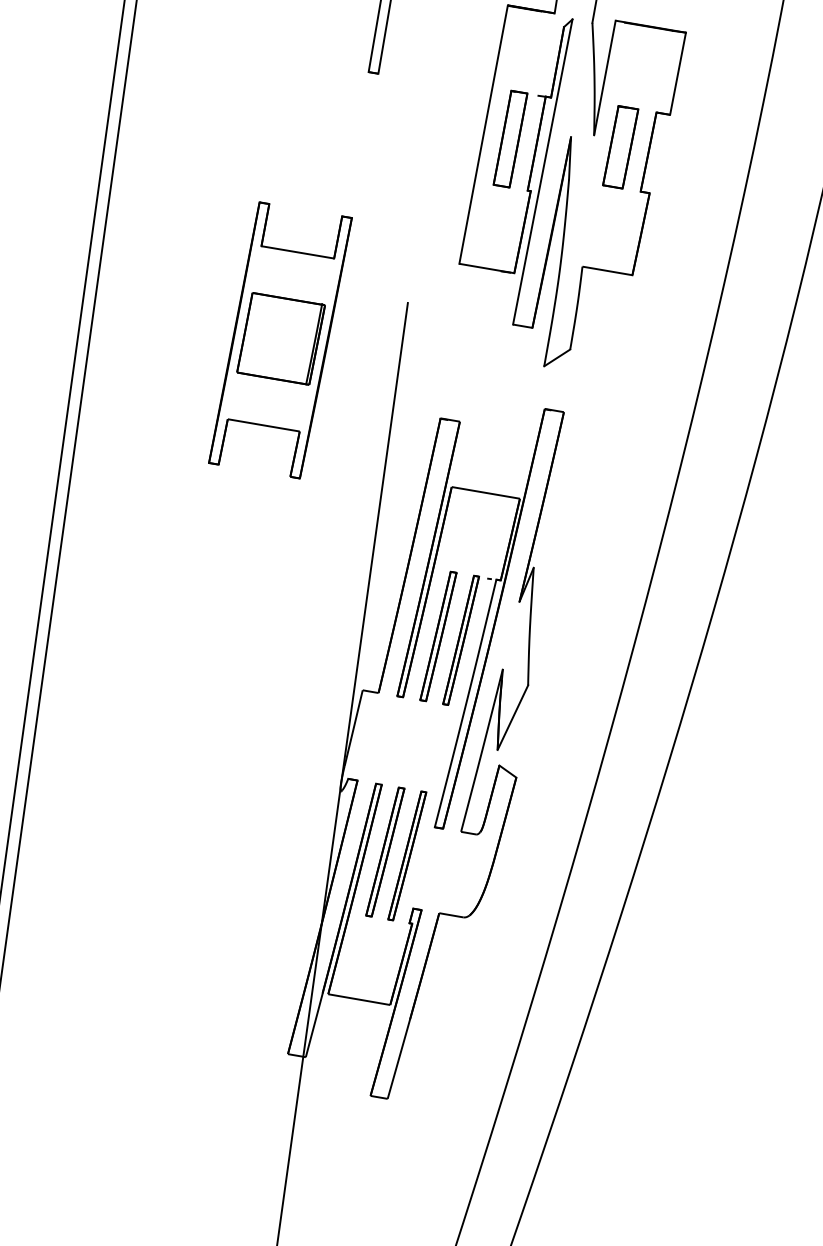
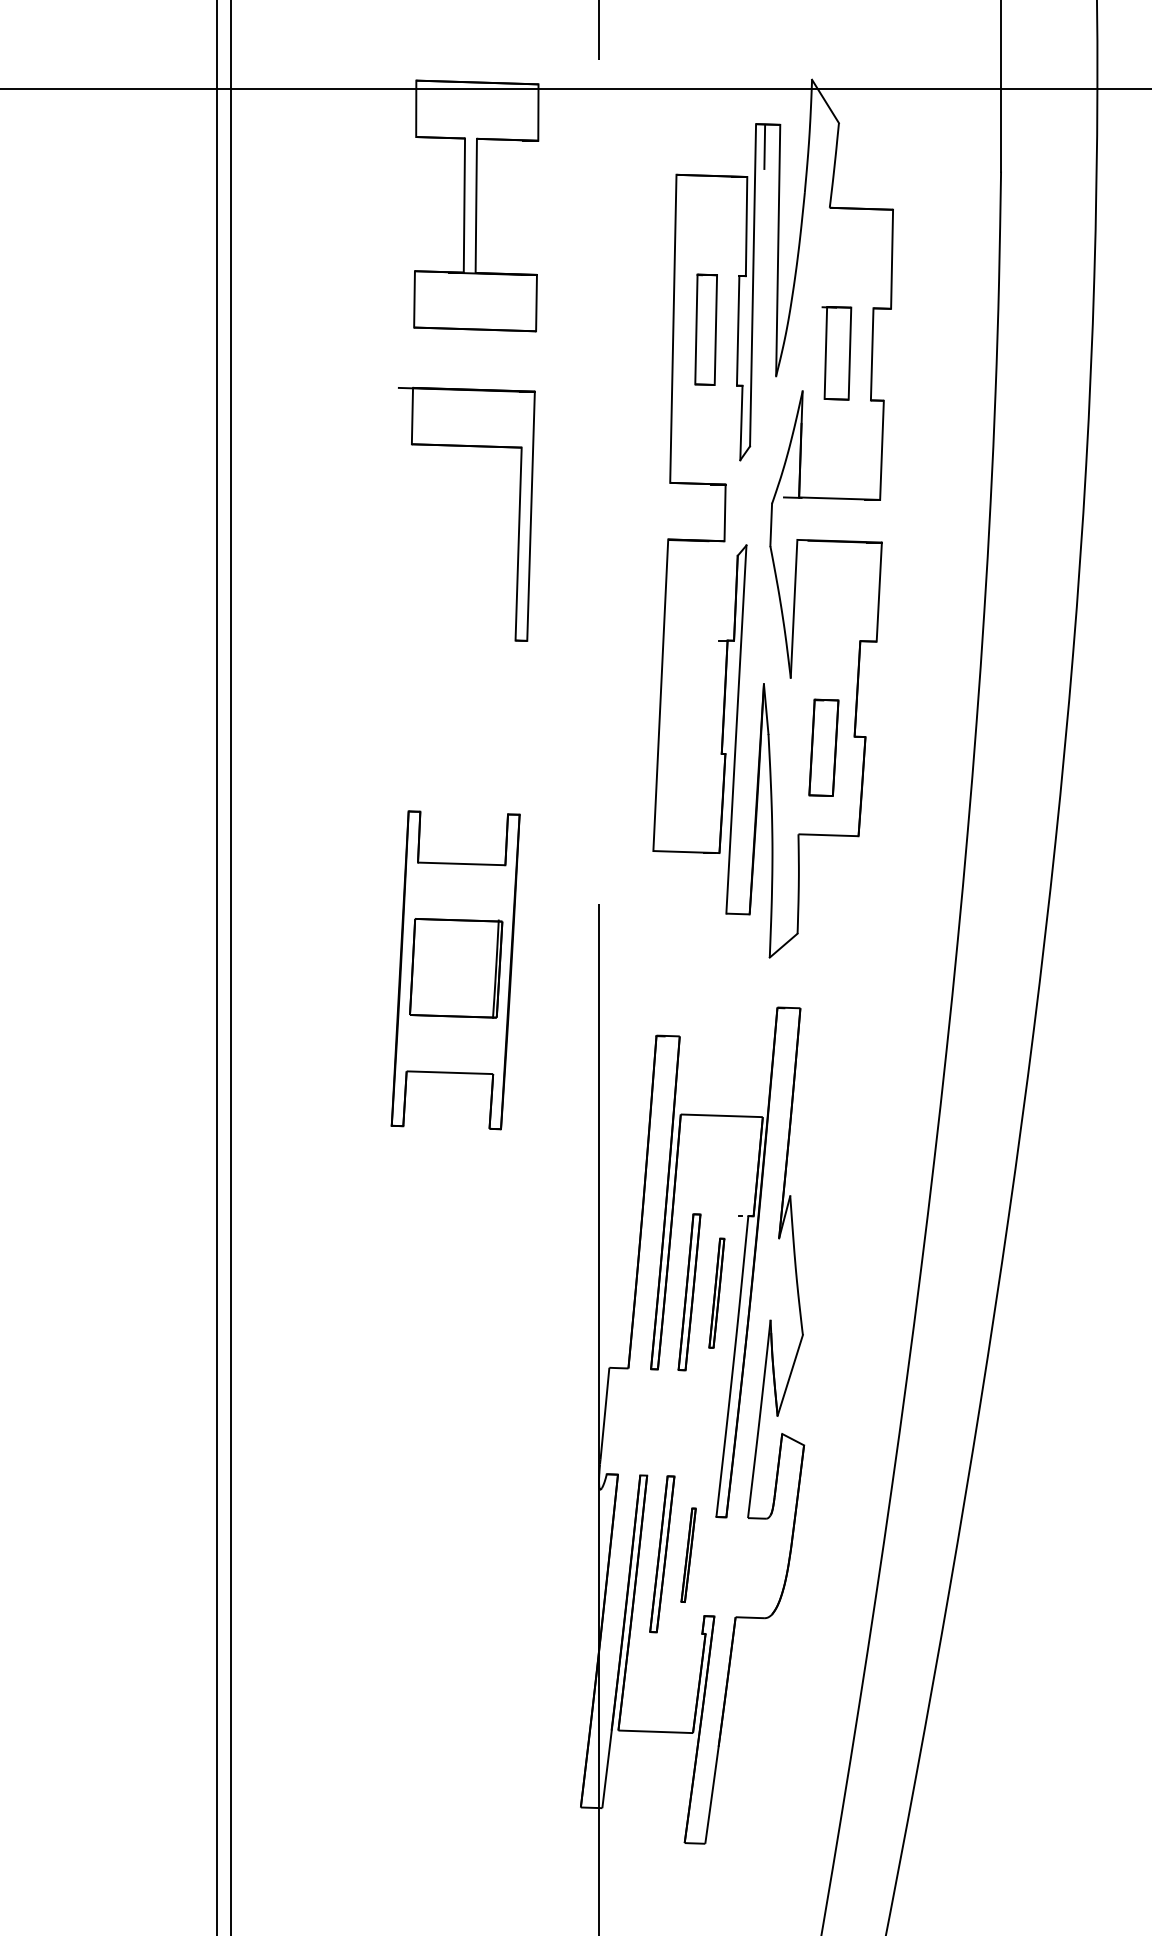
part: (509, 139) -> (692, 696), removed
part: (620, 146) -> (823, 747), moved
part: (460, 640) -> (716, 1293), size x0.7
part: (407, 856) -> (688, 1555), size x0.6

